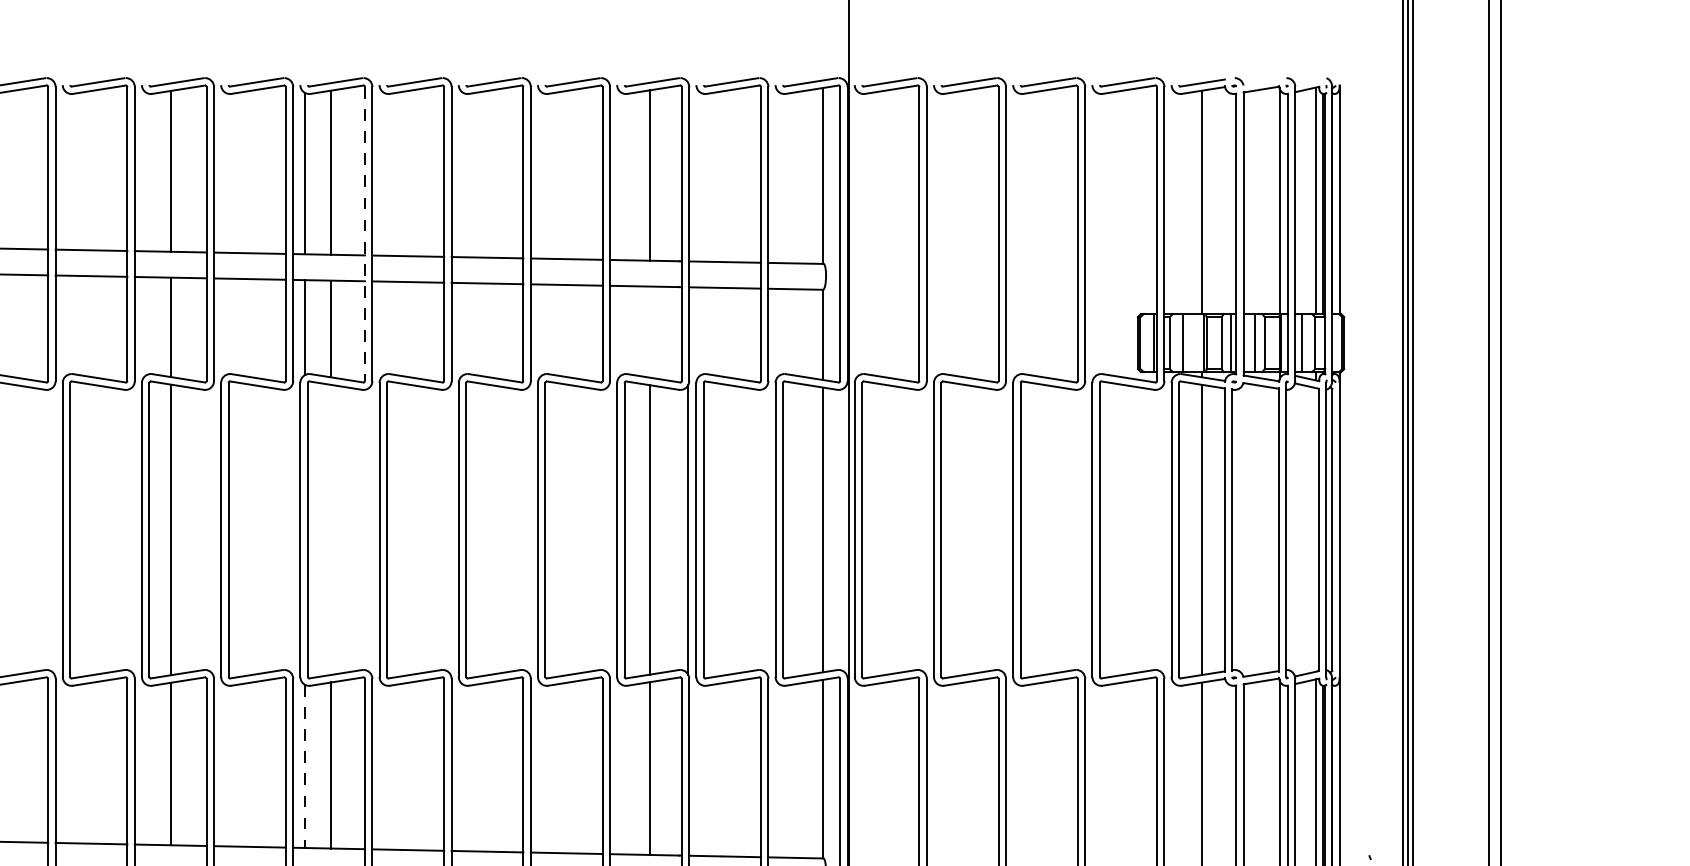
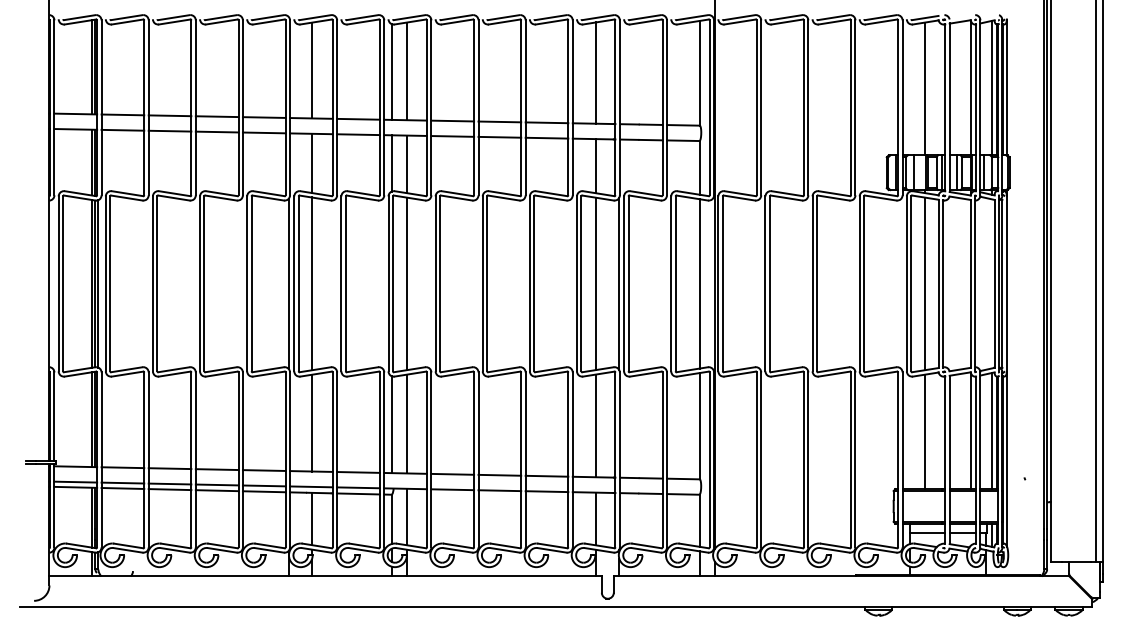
line: (364, 235) -> (426, 108), dashed -> solid
line: (649, 332) -> (596, 166), added
line: (132, 529) -> (288, 283), added
line: (330, 529) -> (406, 283), added
line: (305, 767) -> (391, 425), dashed -> solid

